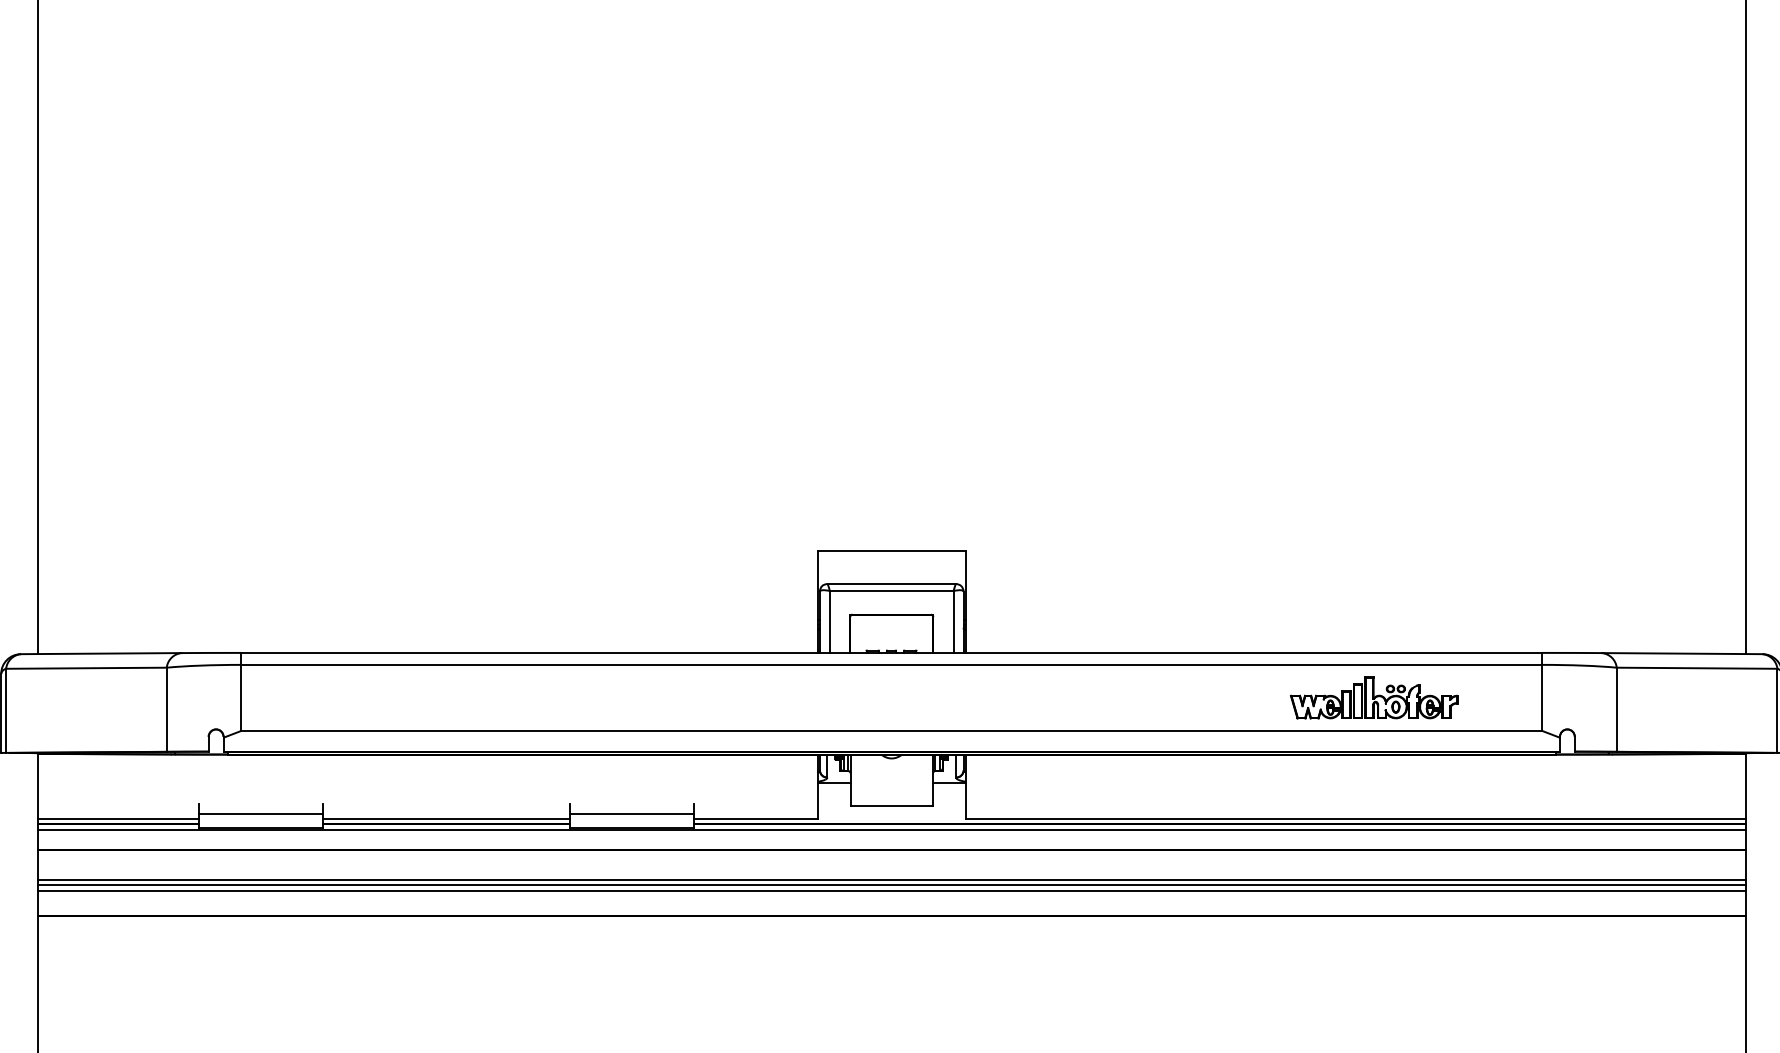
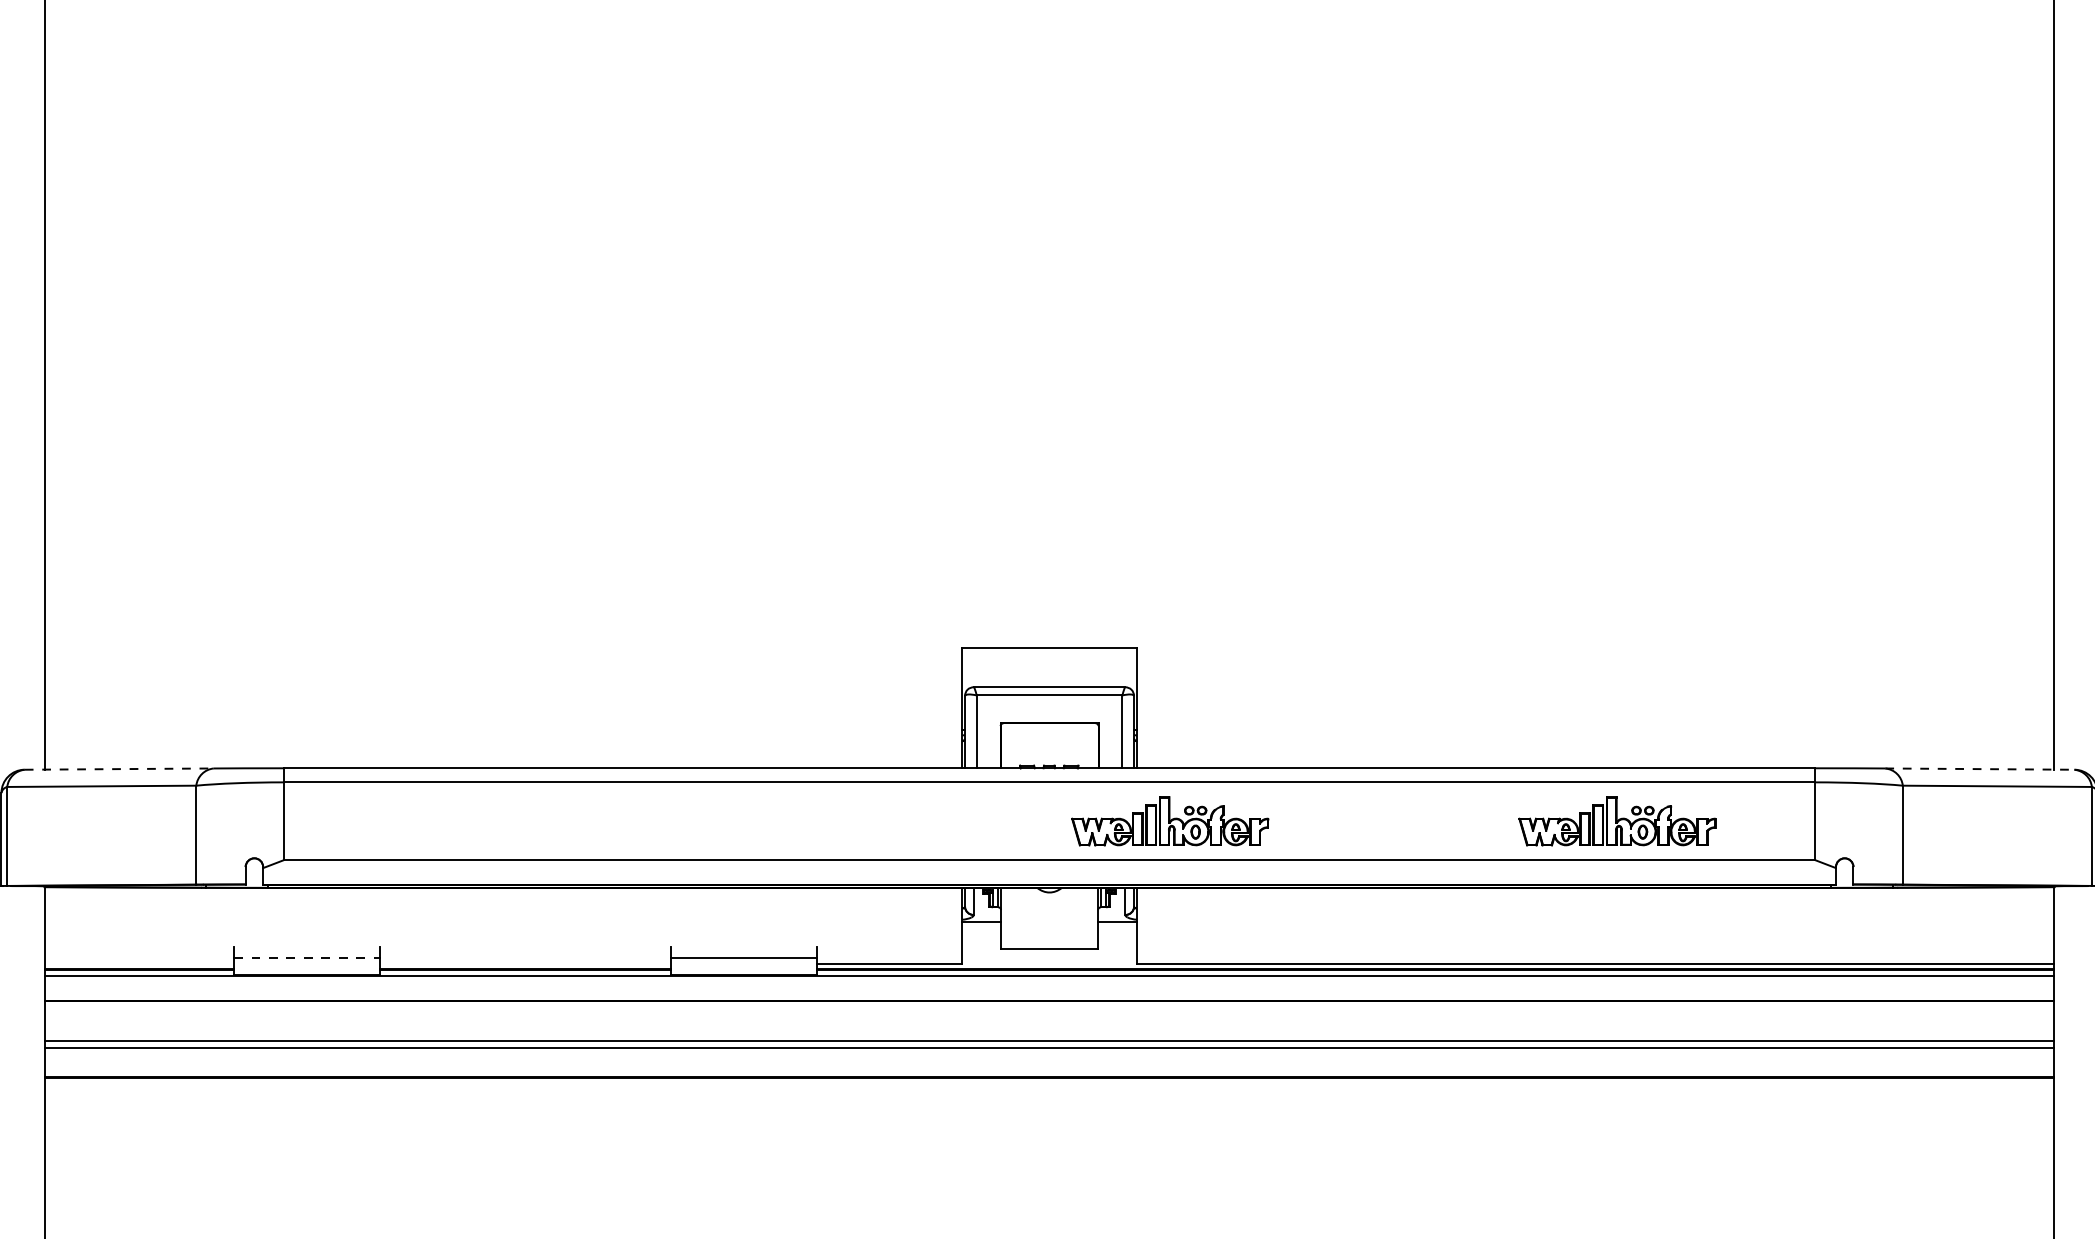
line: (101, 653) -> (119, 768), solid -> dashed
line: (1682, 653) -> (1980, 768), solid -> dashed
part: (993, 697) -> (1169, 820), added
line: (260, 813) -> (306, 957), solid -> dashed
line: (117, 818) -> (138, 963), removed
line: (446, 818) -> (525, 963), removed
line: (891, 879) -> (1049, 1034), removed

